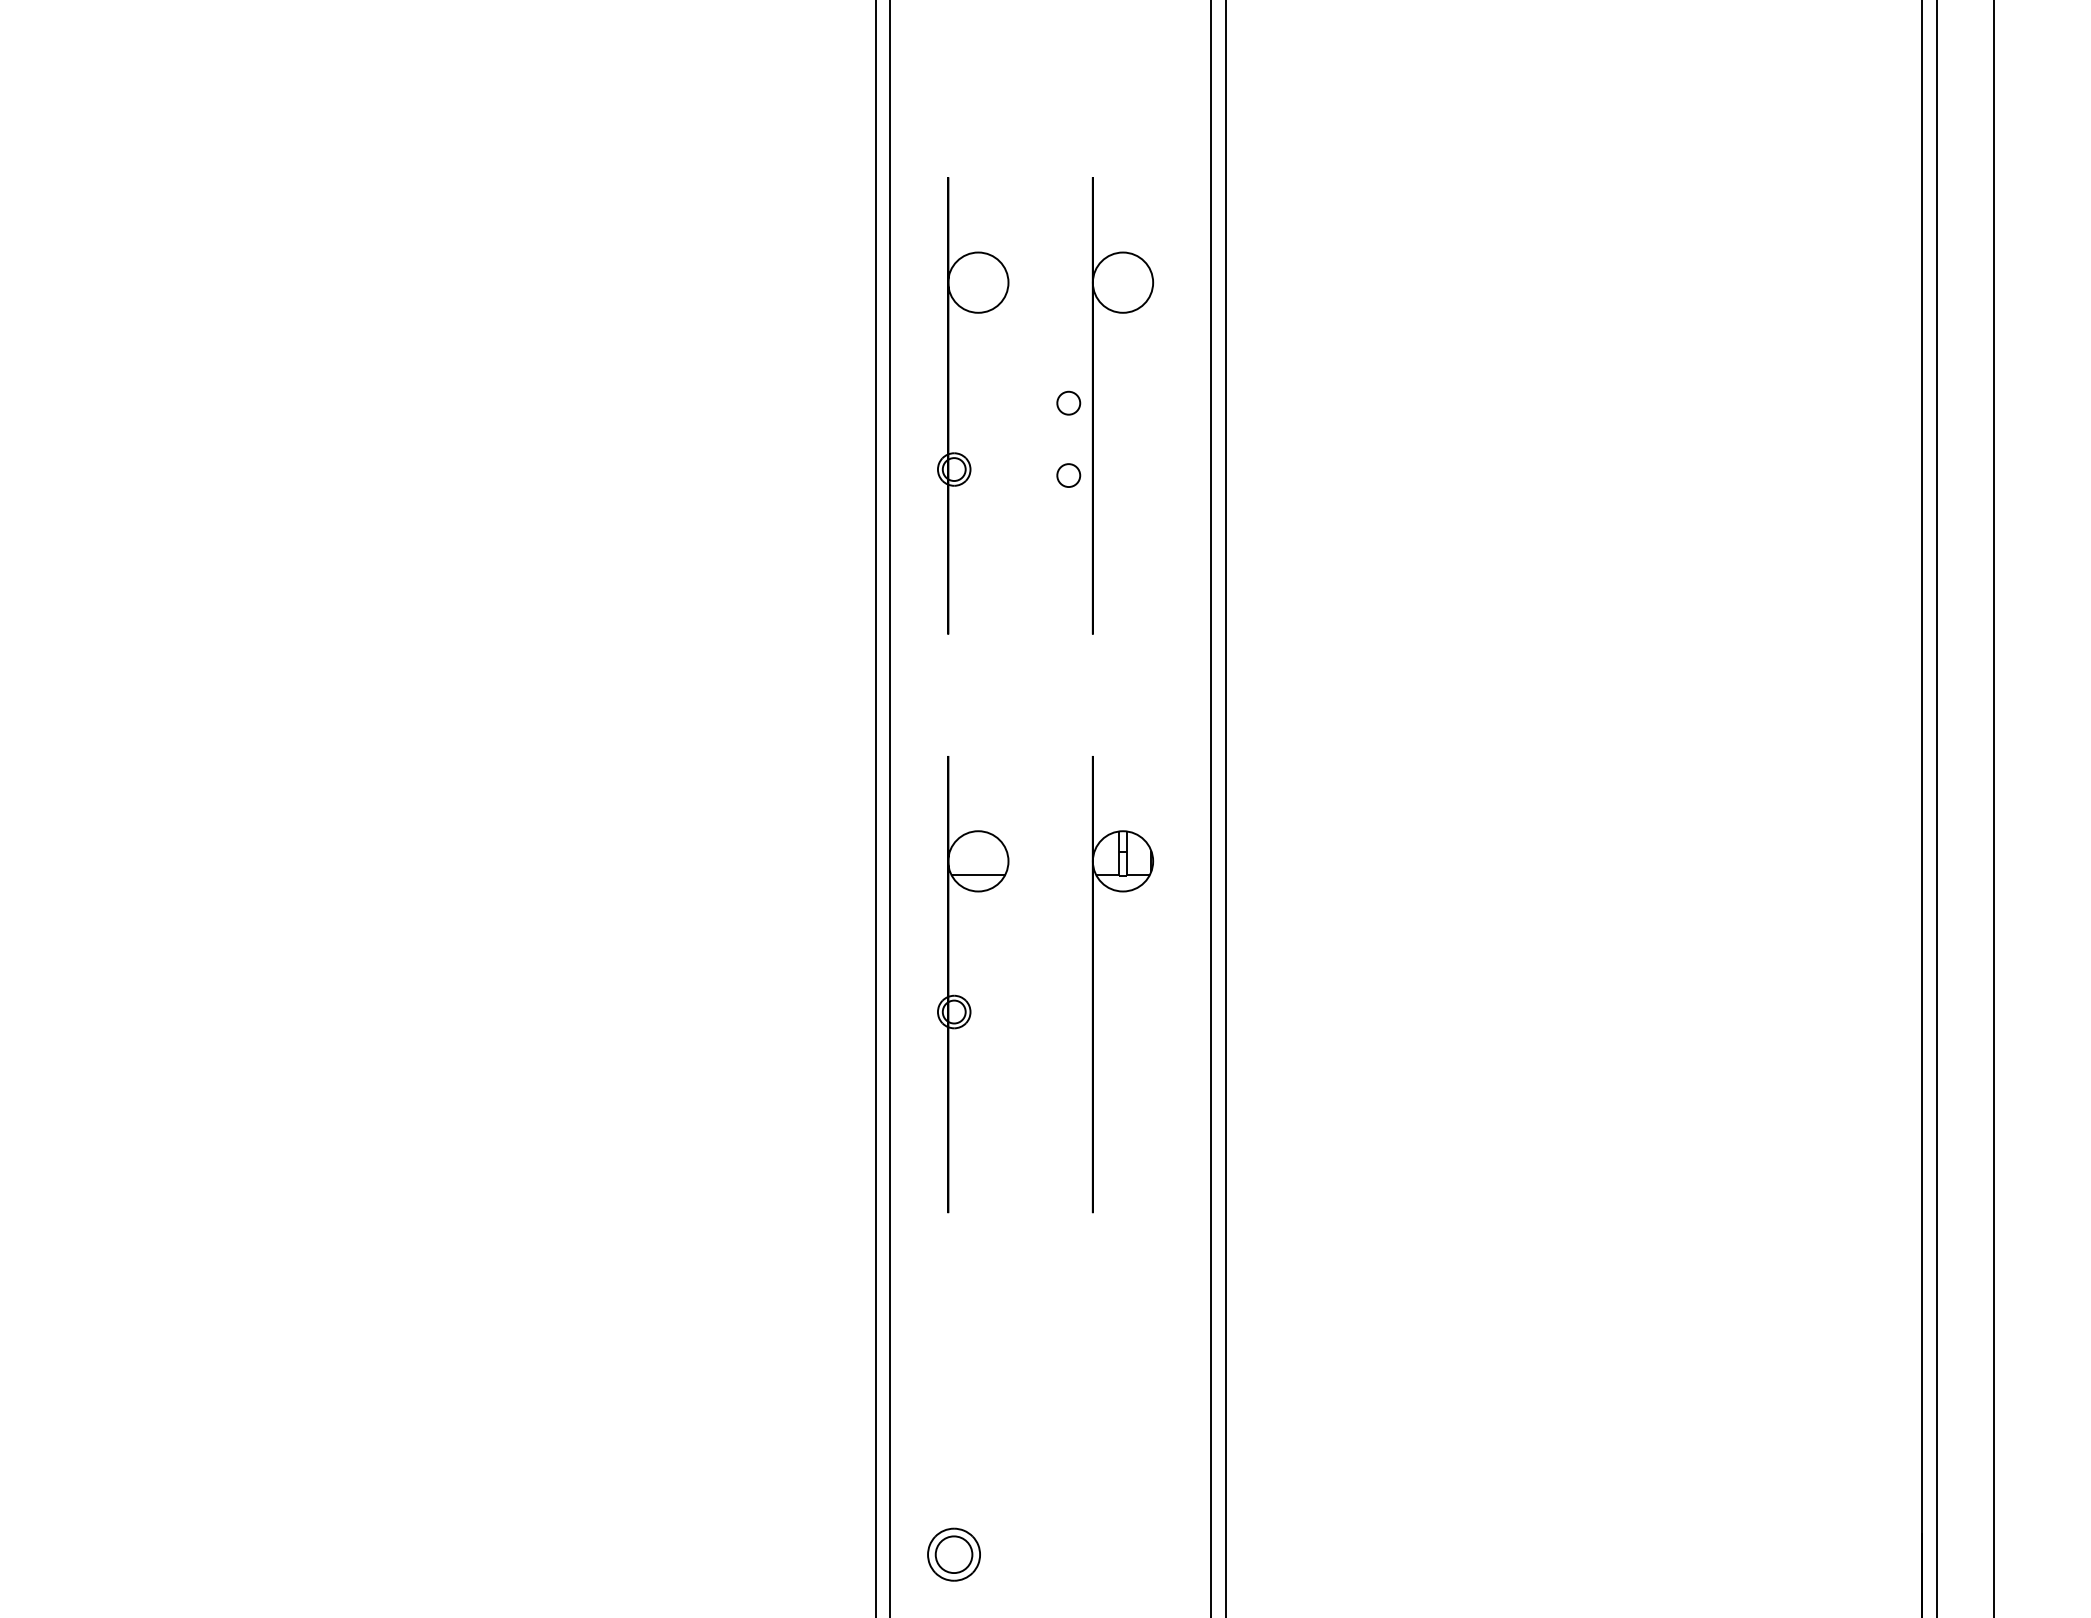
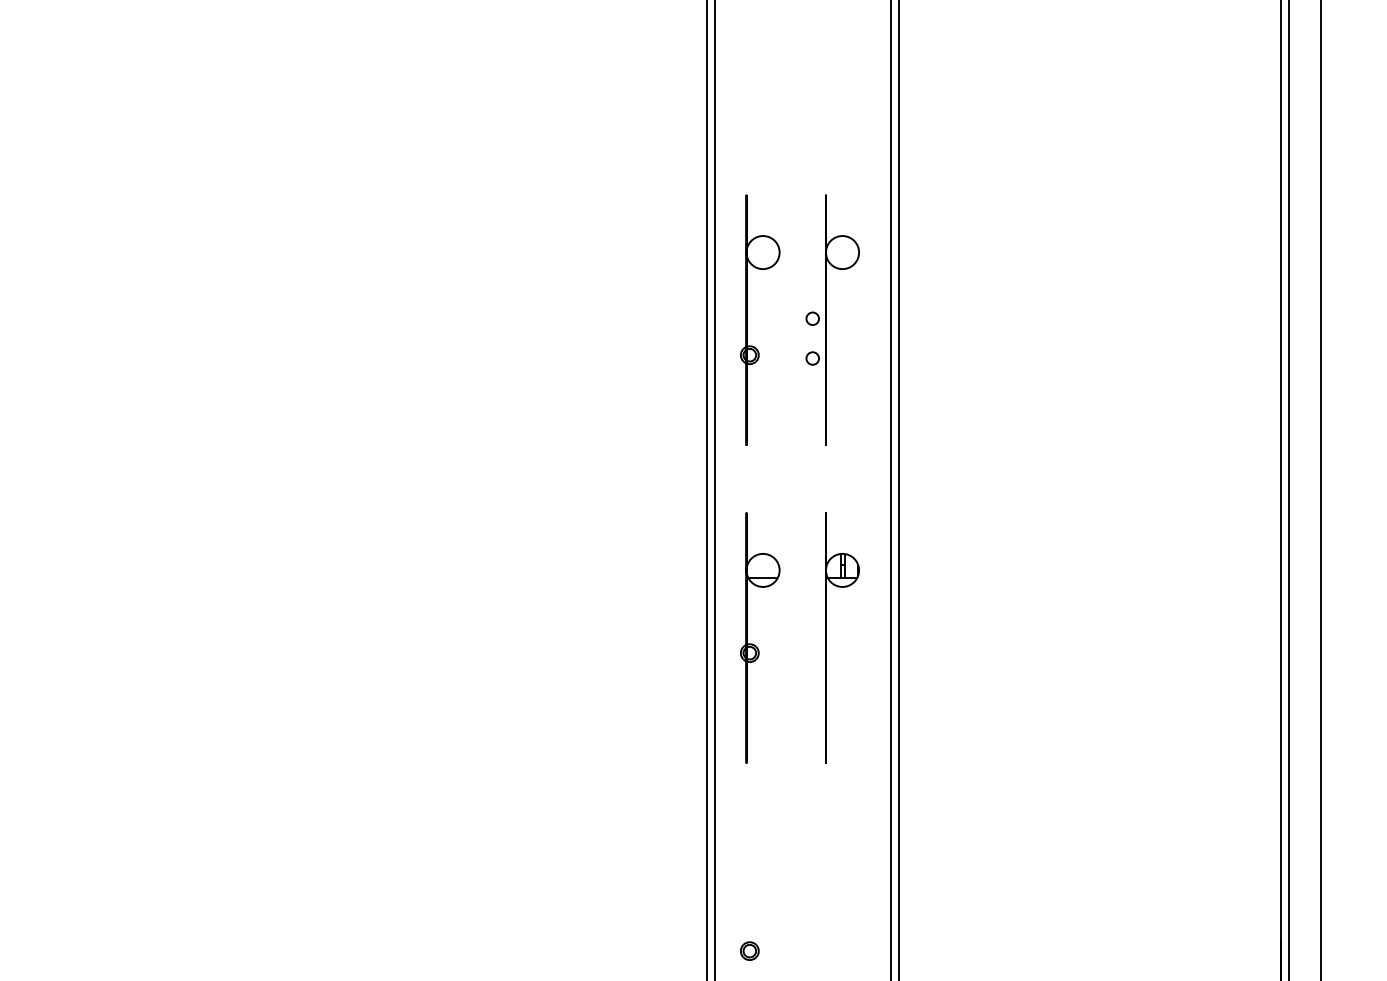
part: (953, 1553) -> (749, 950), size x0.62

